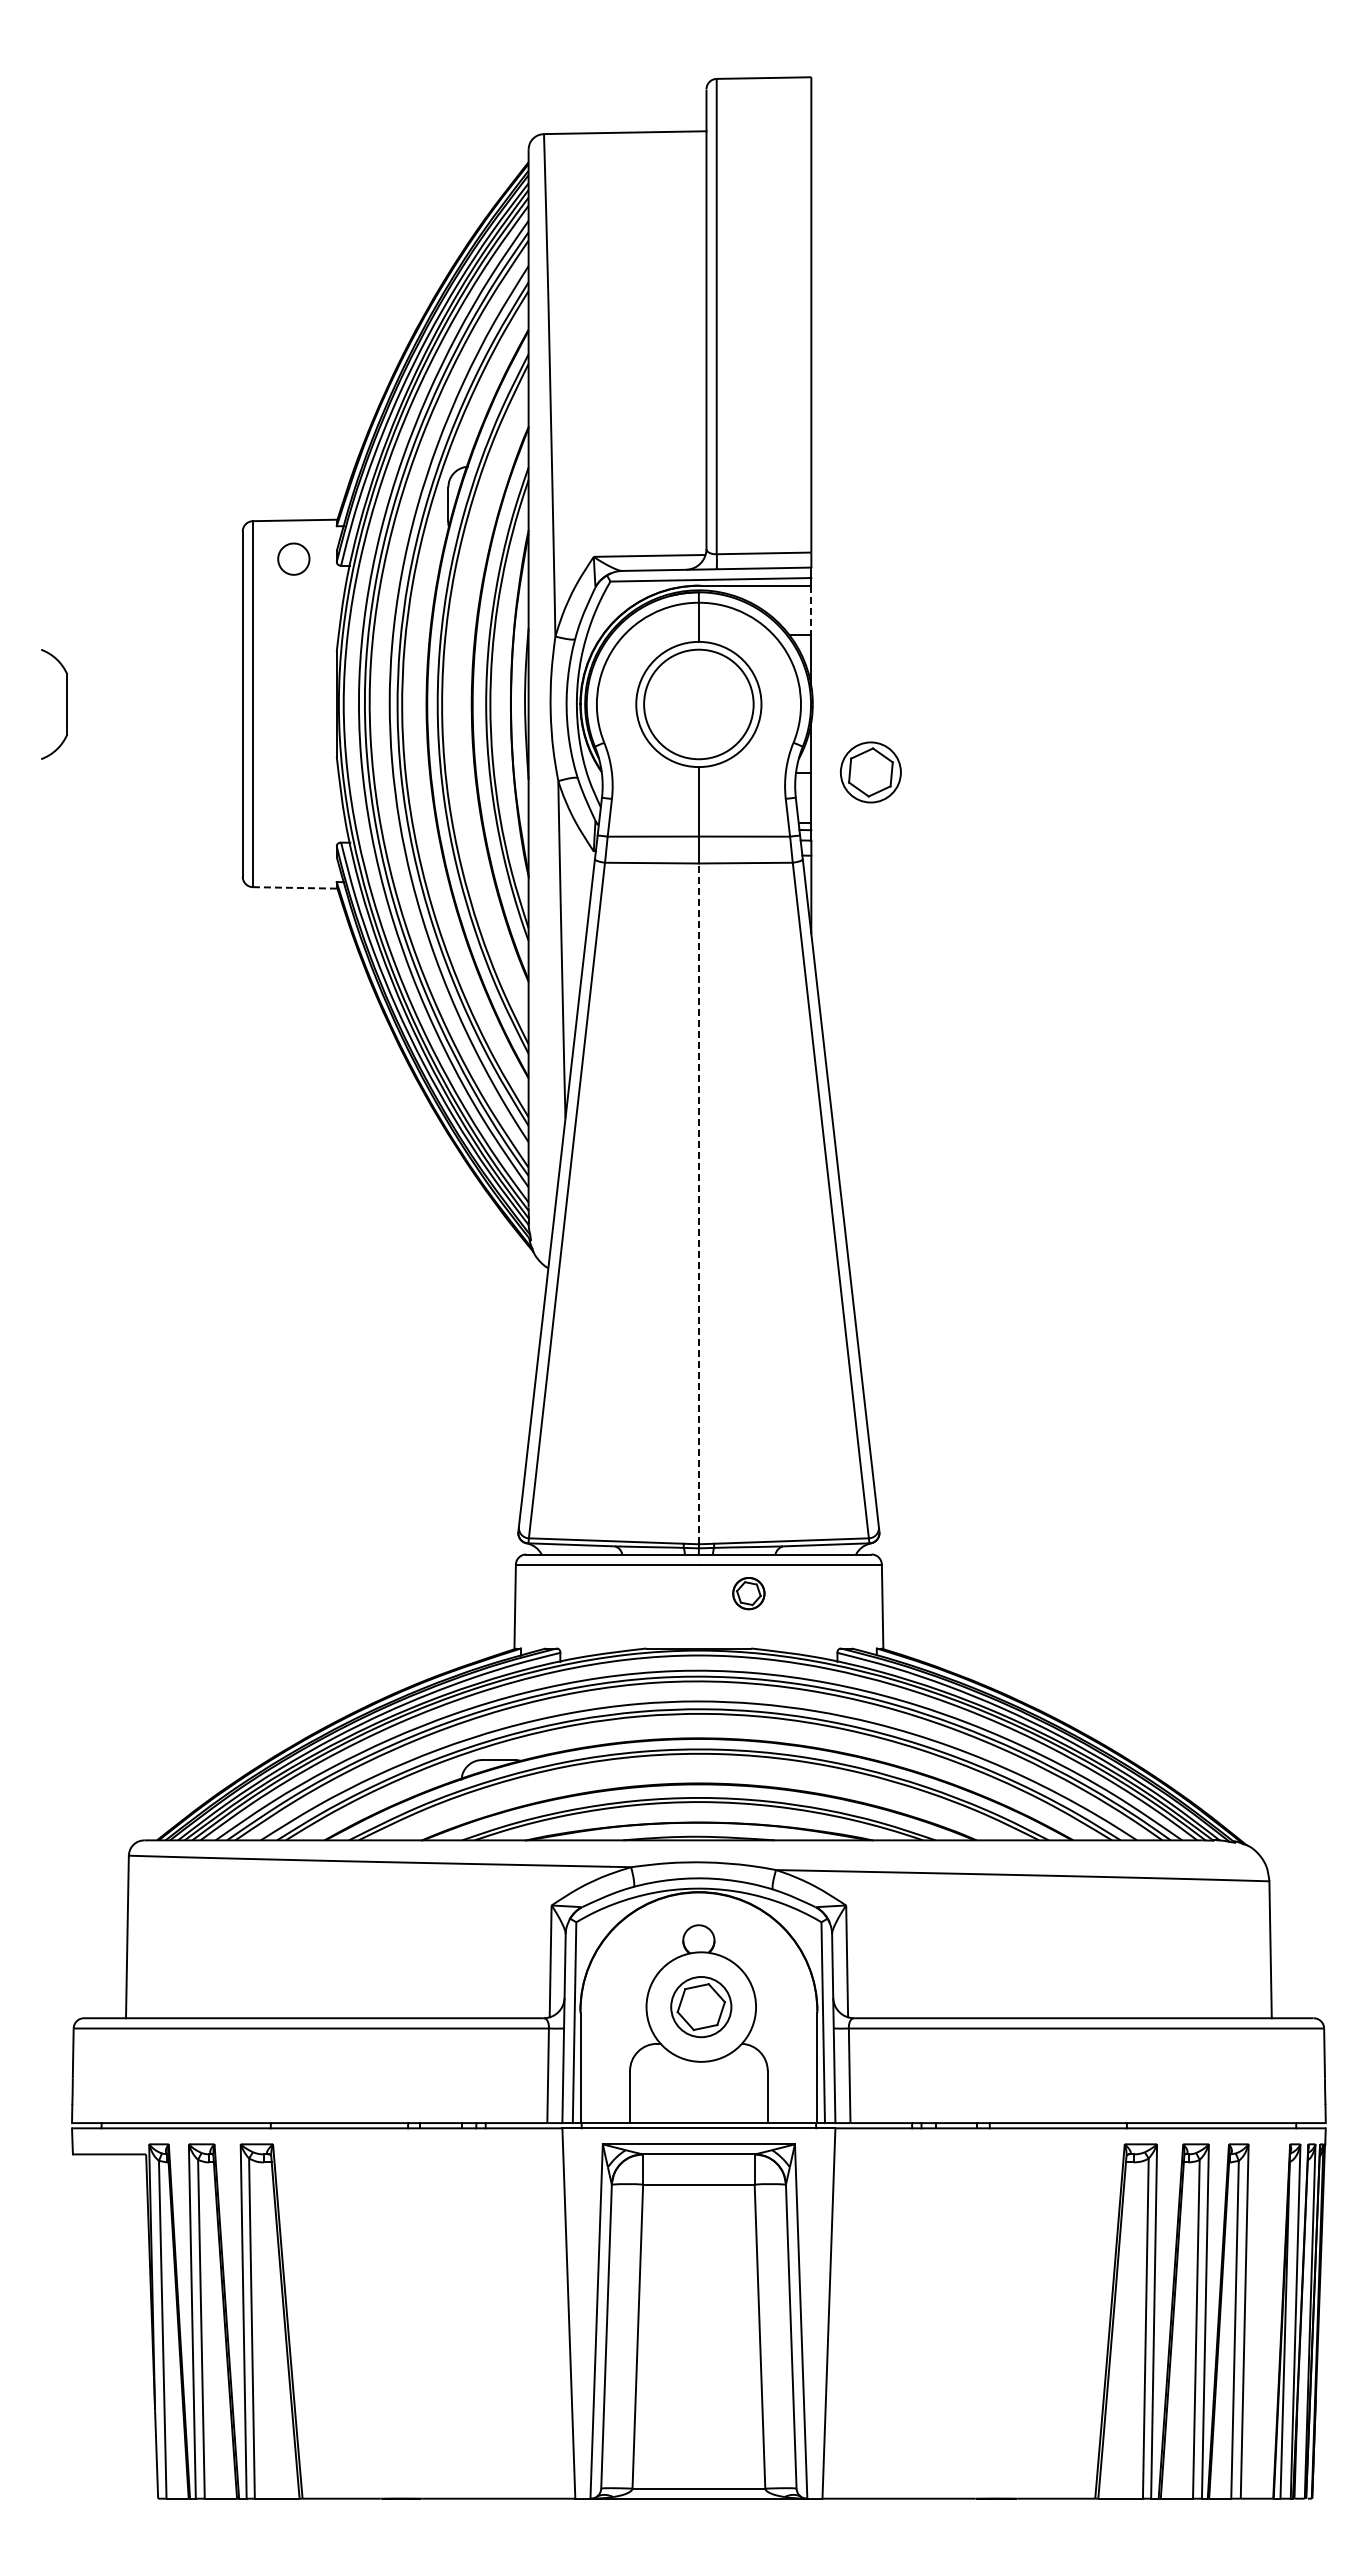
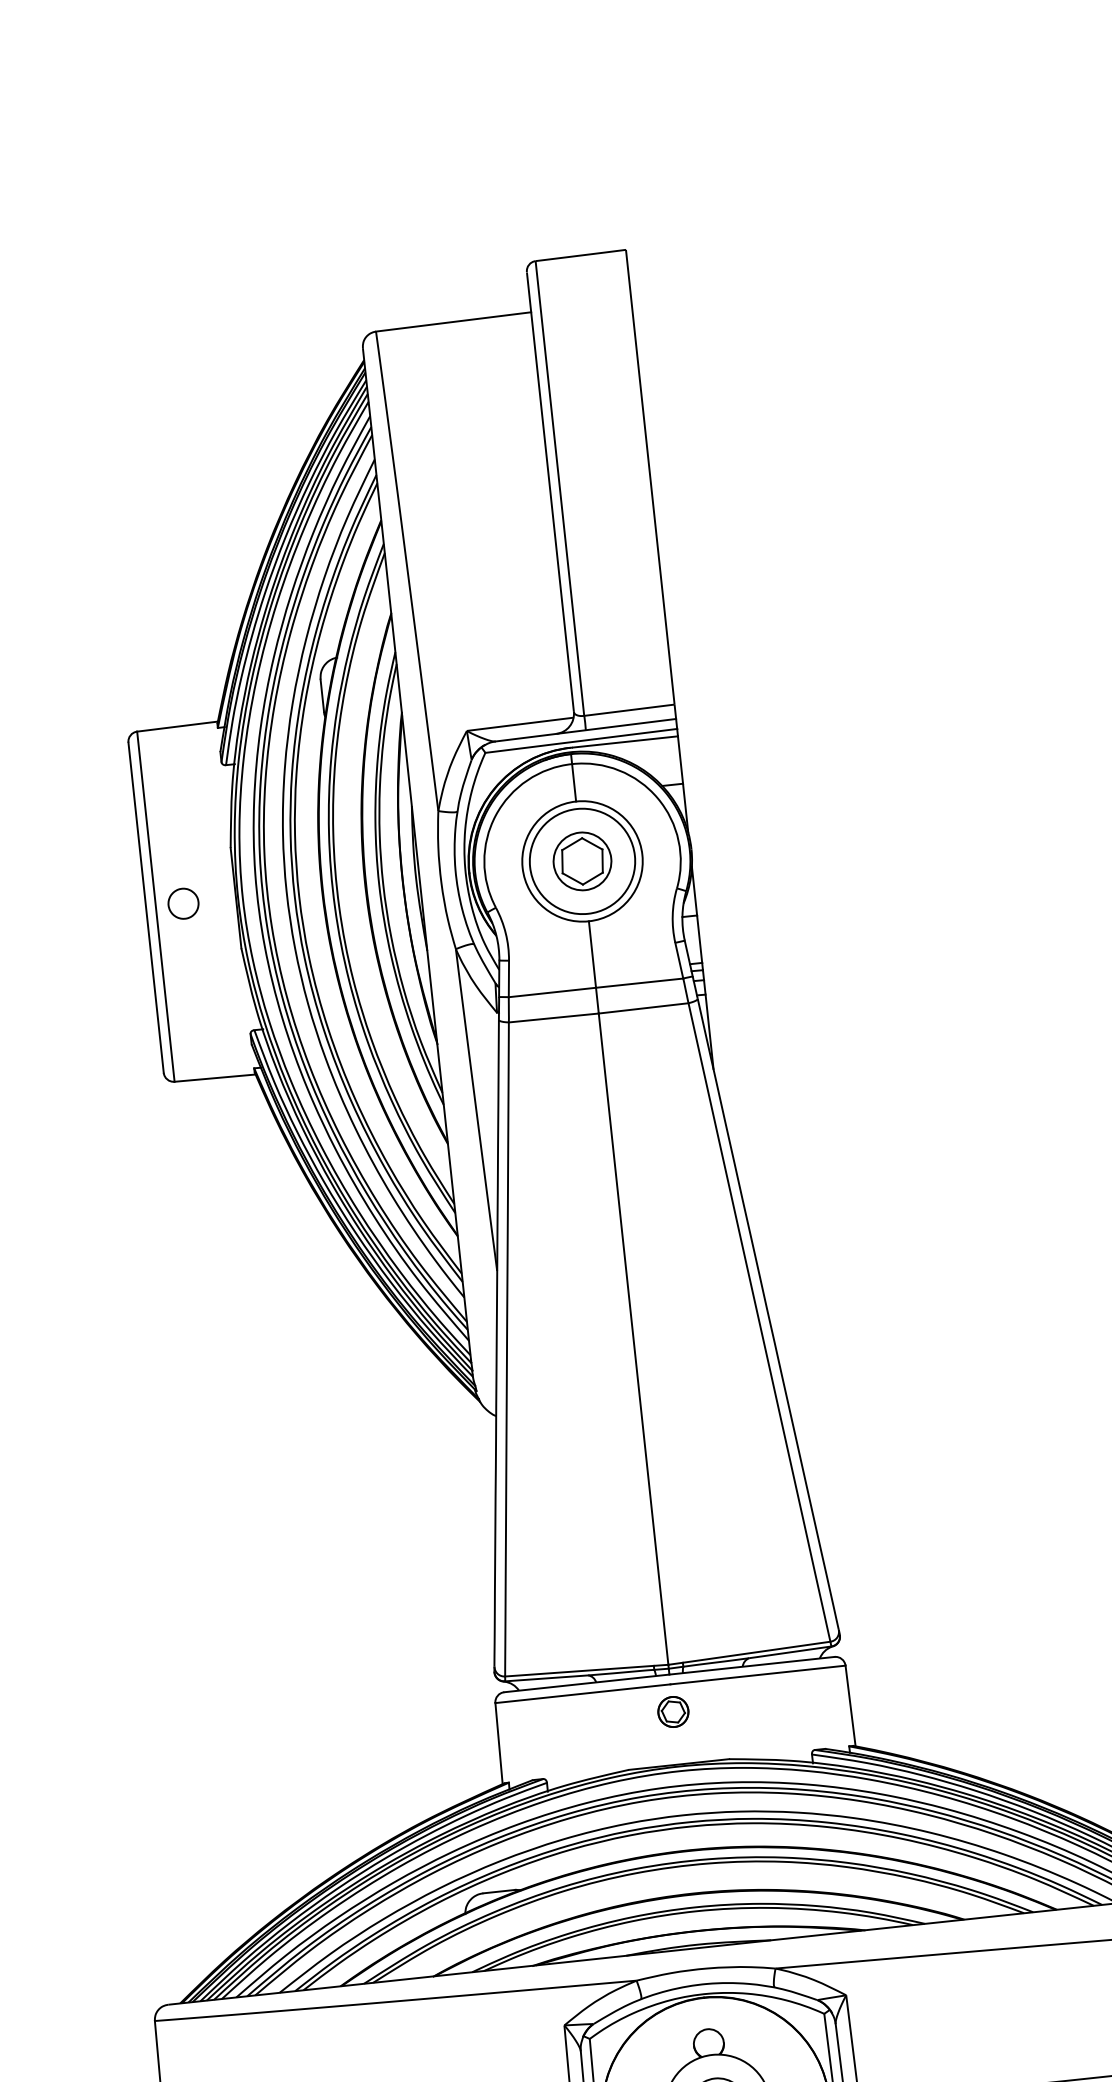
part: (293, 558) -> (183, 903), moved
line: (811, 610) -> (680, 759), dashed -> solid
part: (870, 772) -> (582, 861), moved
line: (295, 887) -> (215, 1077), dashed -> solid
line: (698, 1203) -> (633, 1338), dashed -> solid
part: (748, 1593) -> (673, 1711), moved

